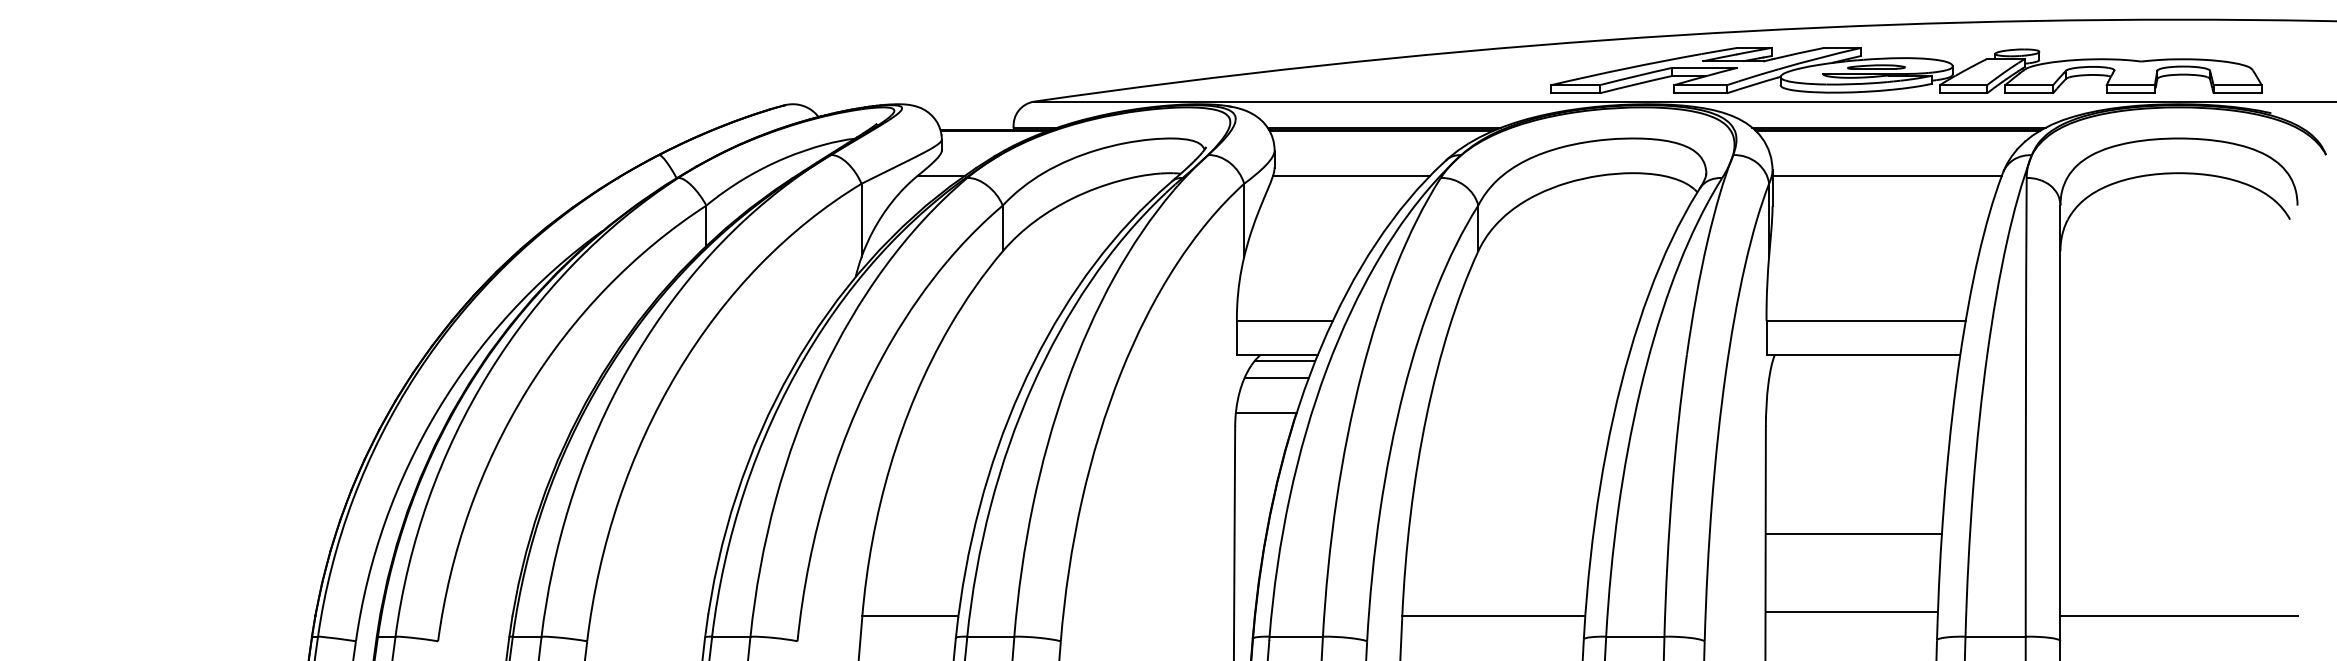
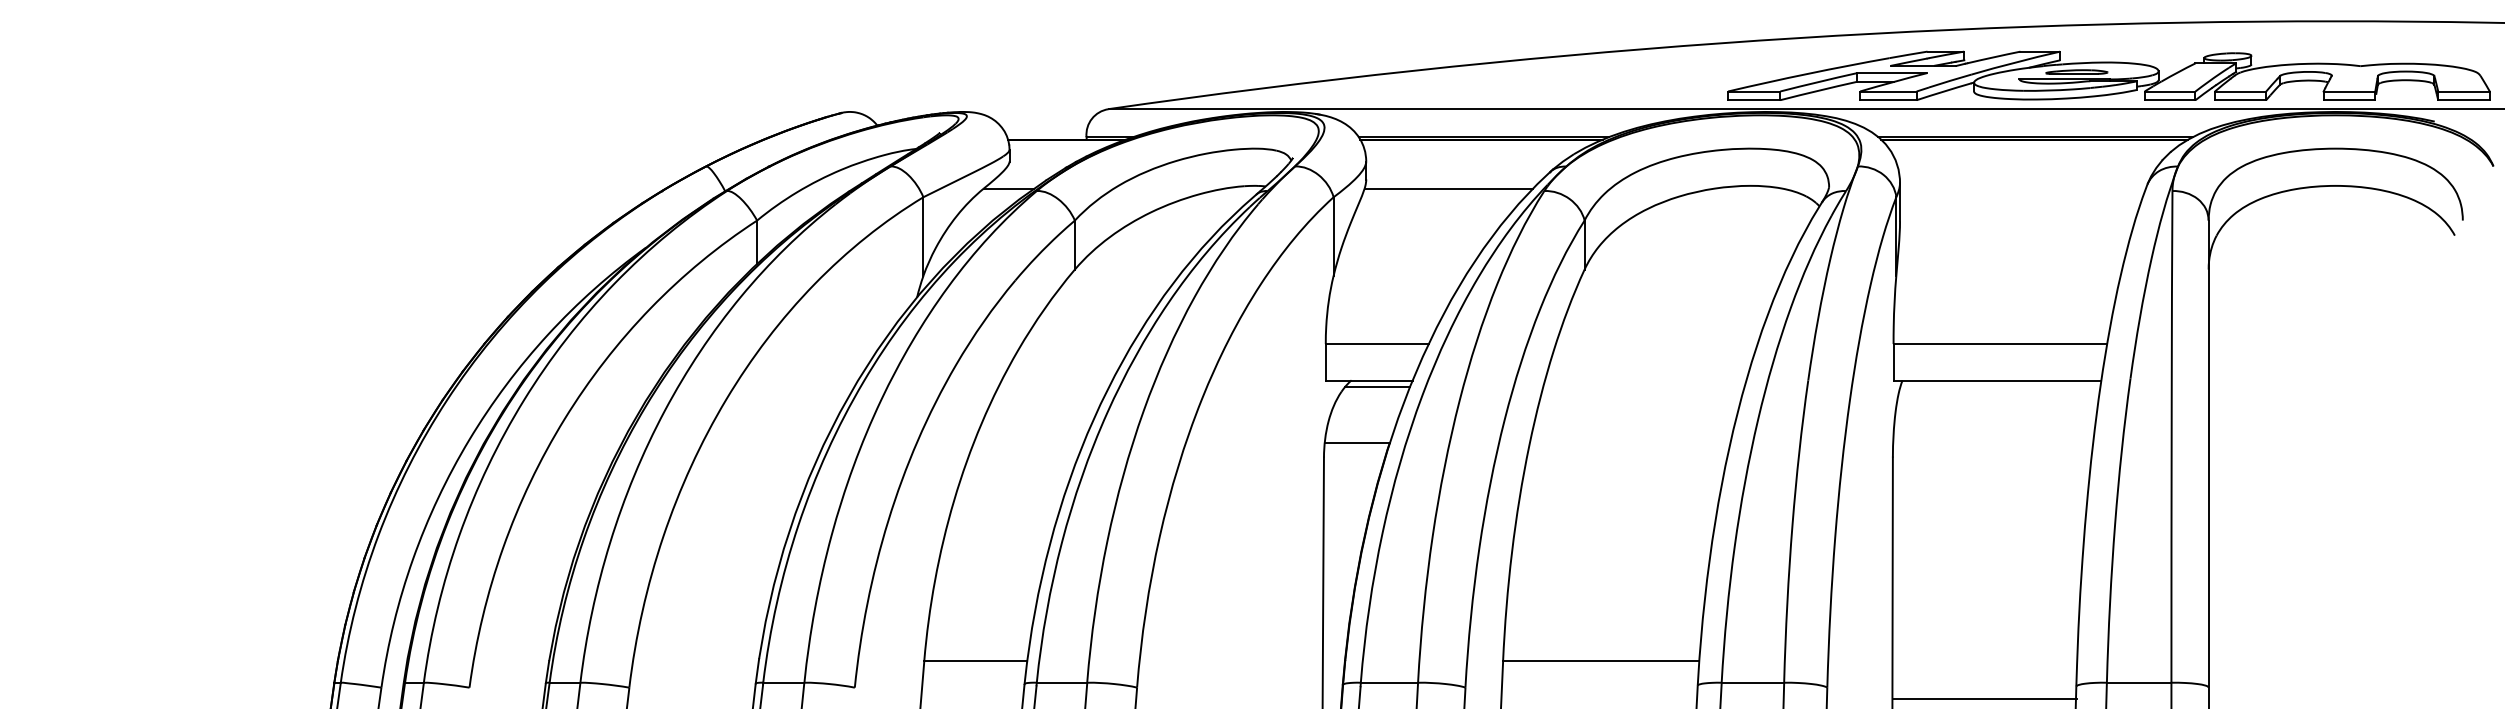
part: (1906, 70) -> (2109, 75), moved
line: (1886, 175) -> (2022, 188), removed
line: (1276, 378) -> (1368, 405), removed
line: (1853, 534) -> (1986, 573), removed
line: (1851, 612) -> (1984, 698), moved
line: (2178, 616) -> (2335, 661), removed

